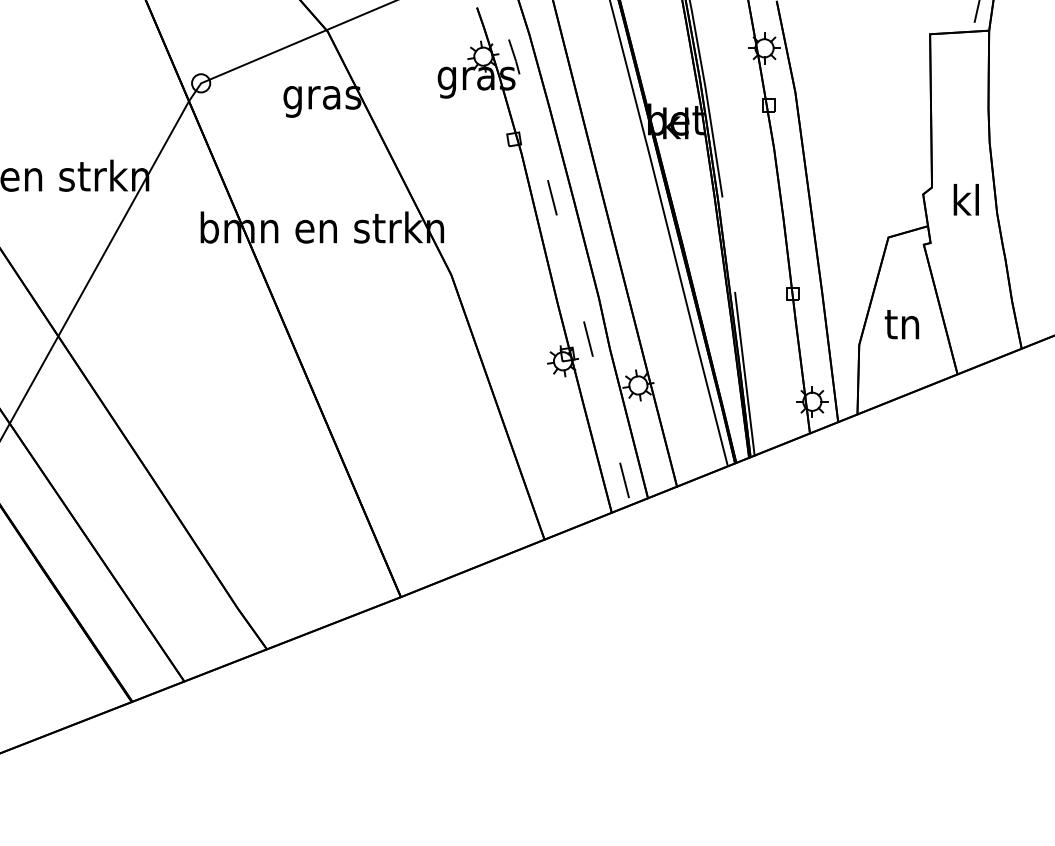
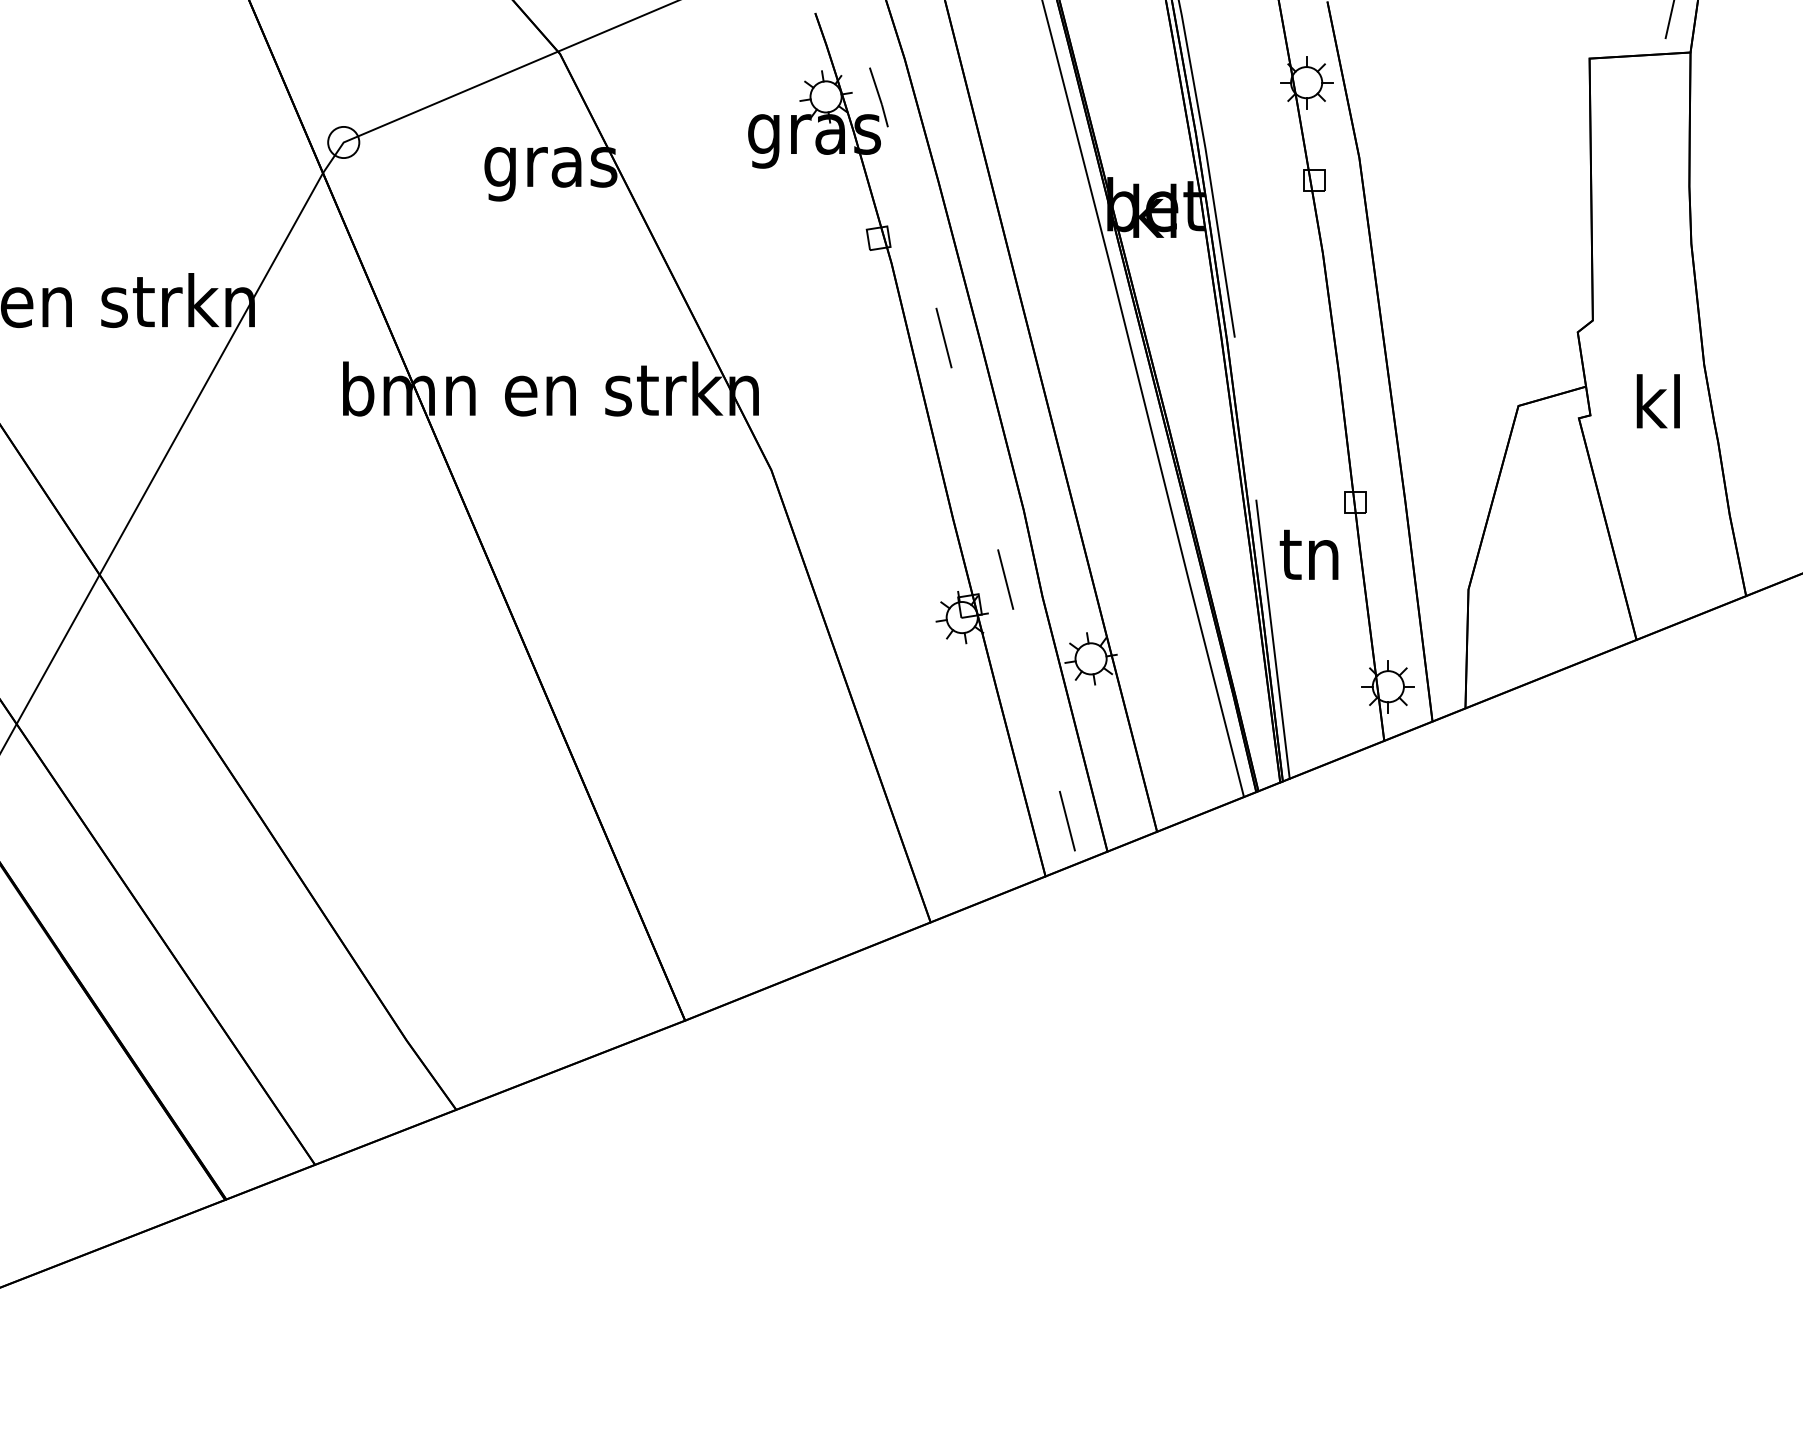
text: (965, 199) -> (1656, 400), moved
text: (901, 324) -> (1308, 554), moved

